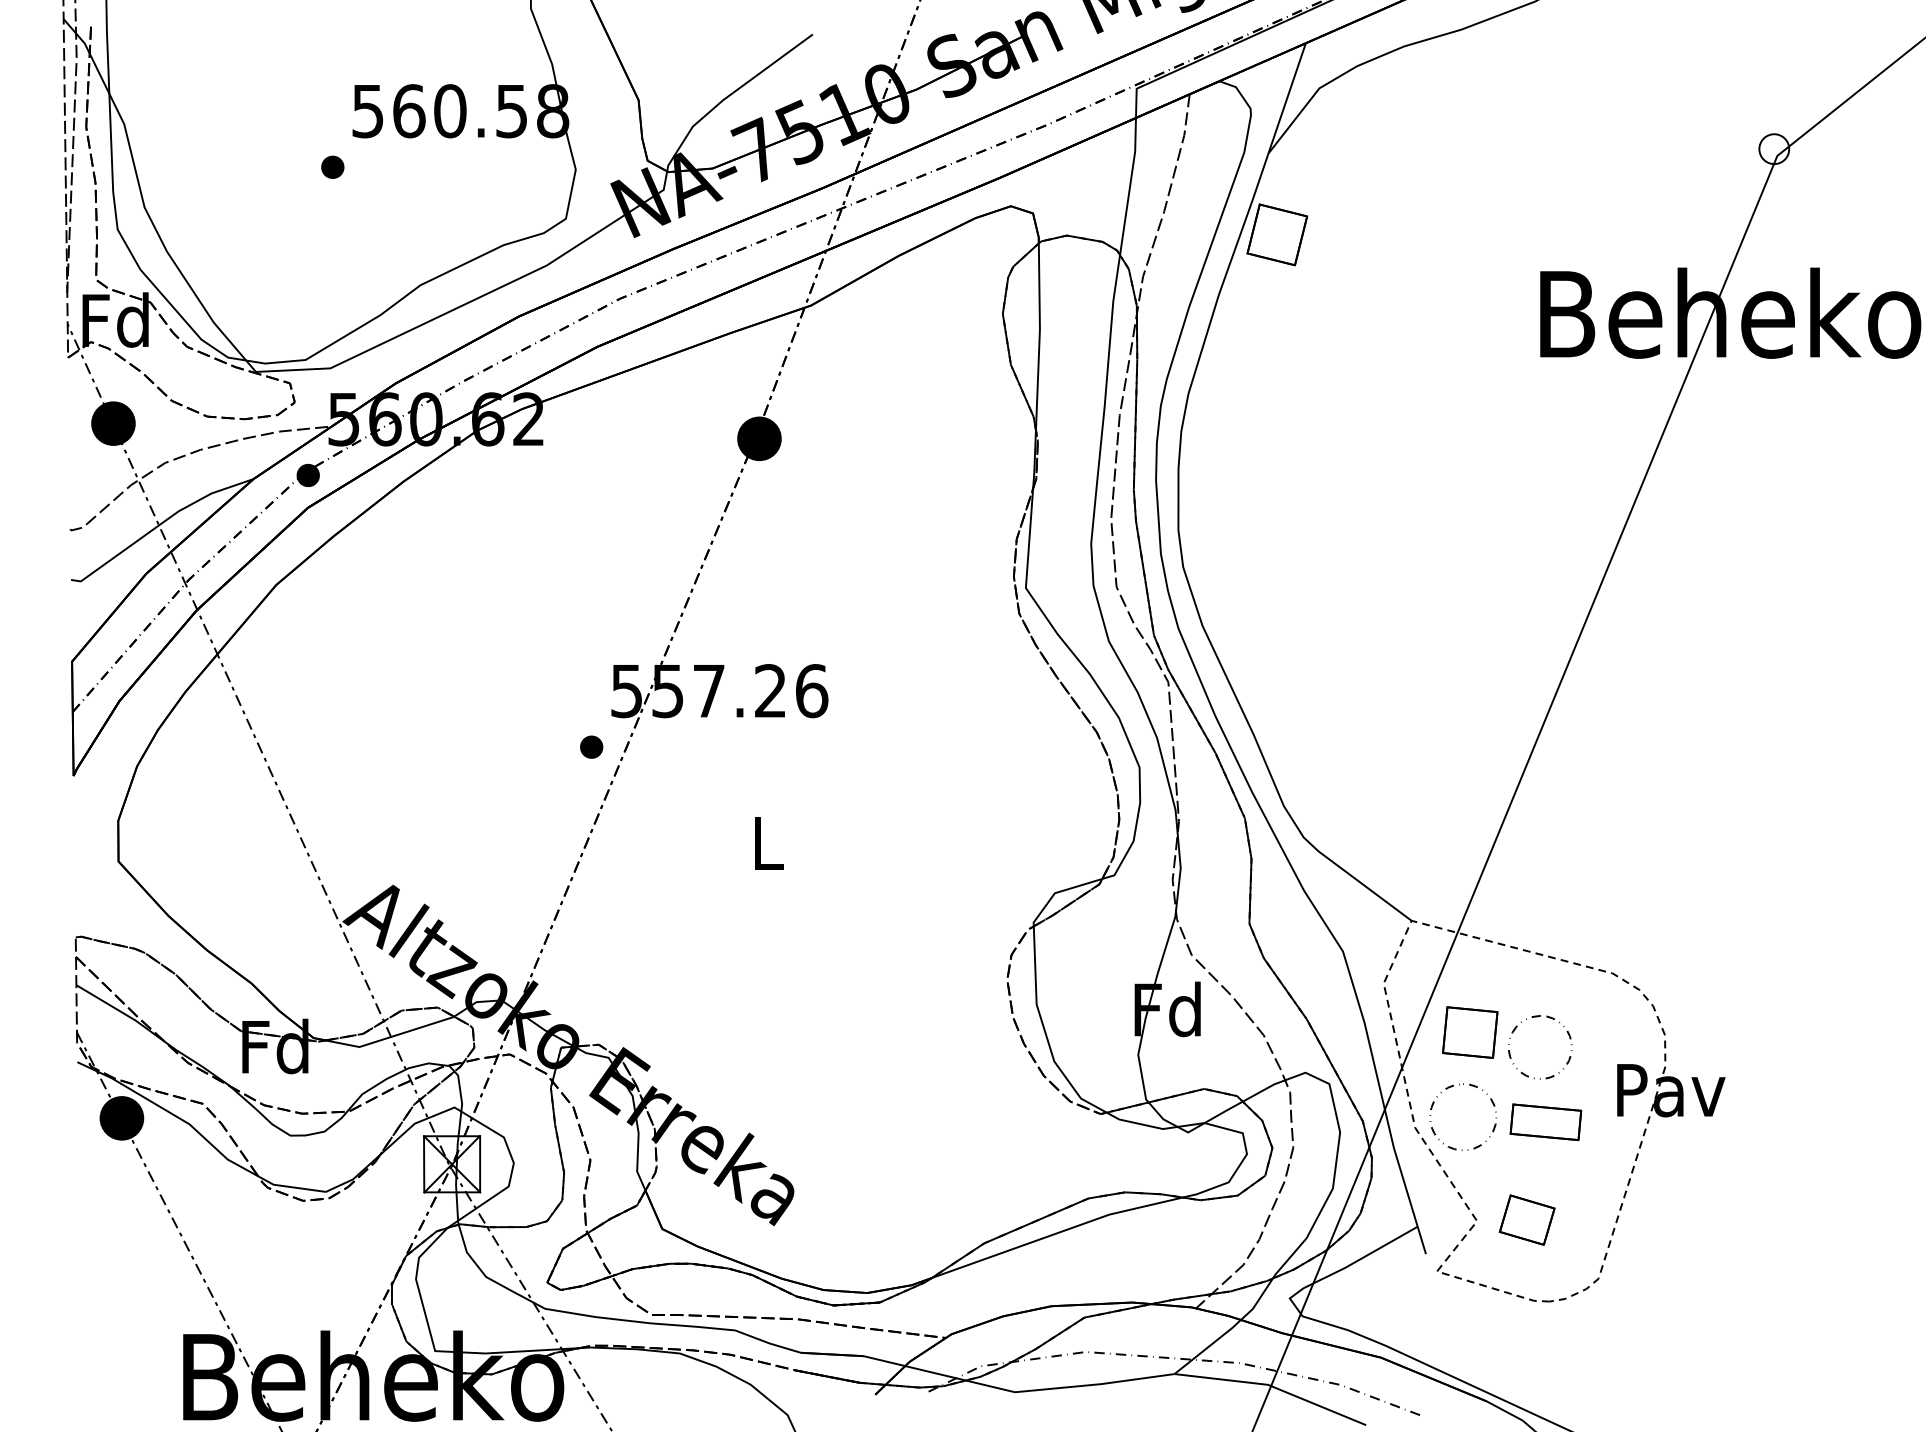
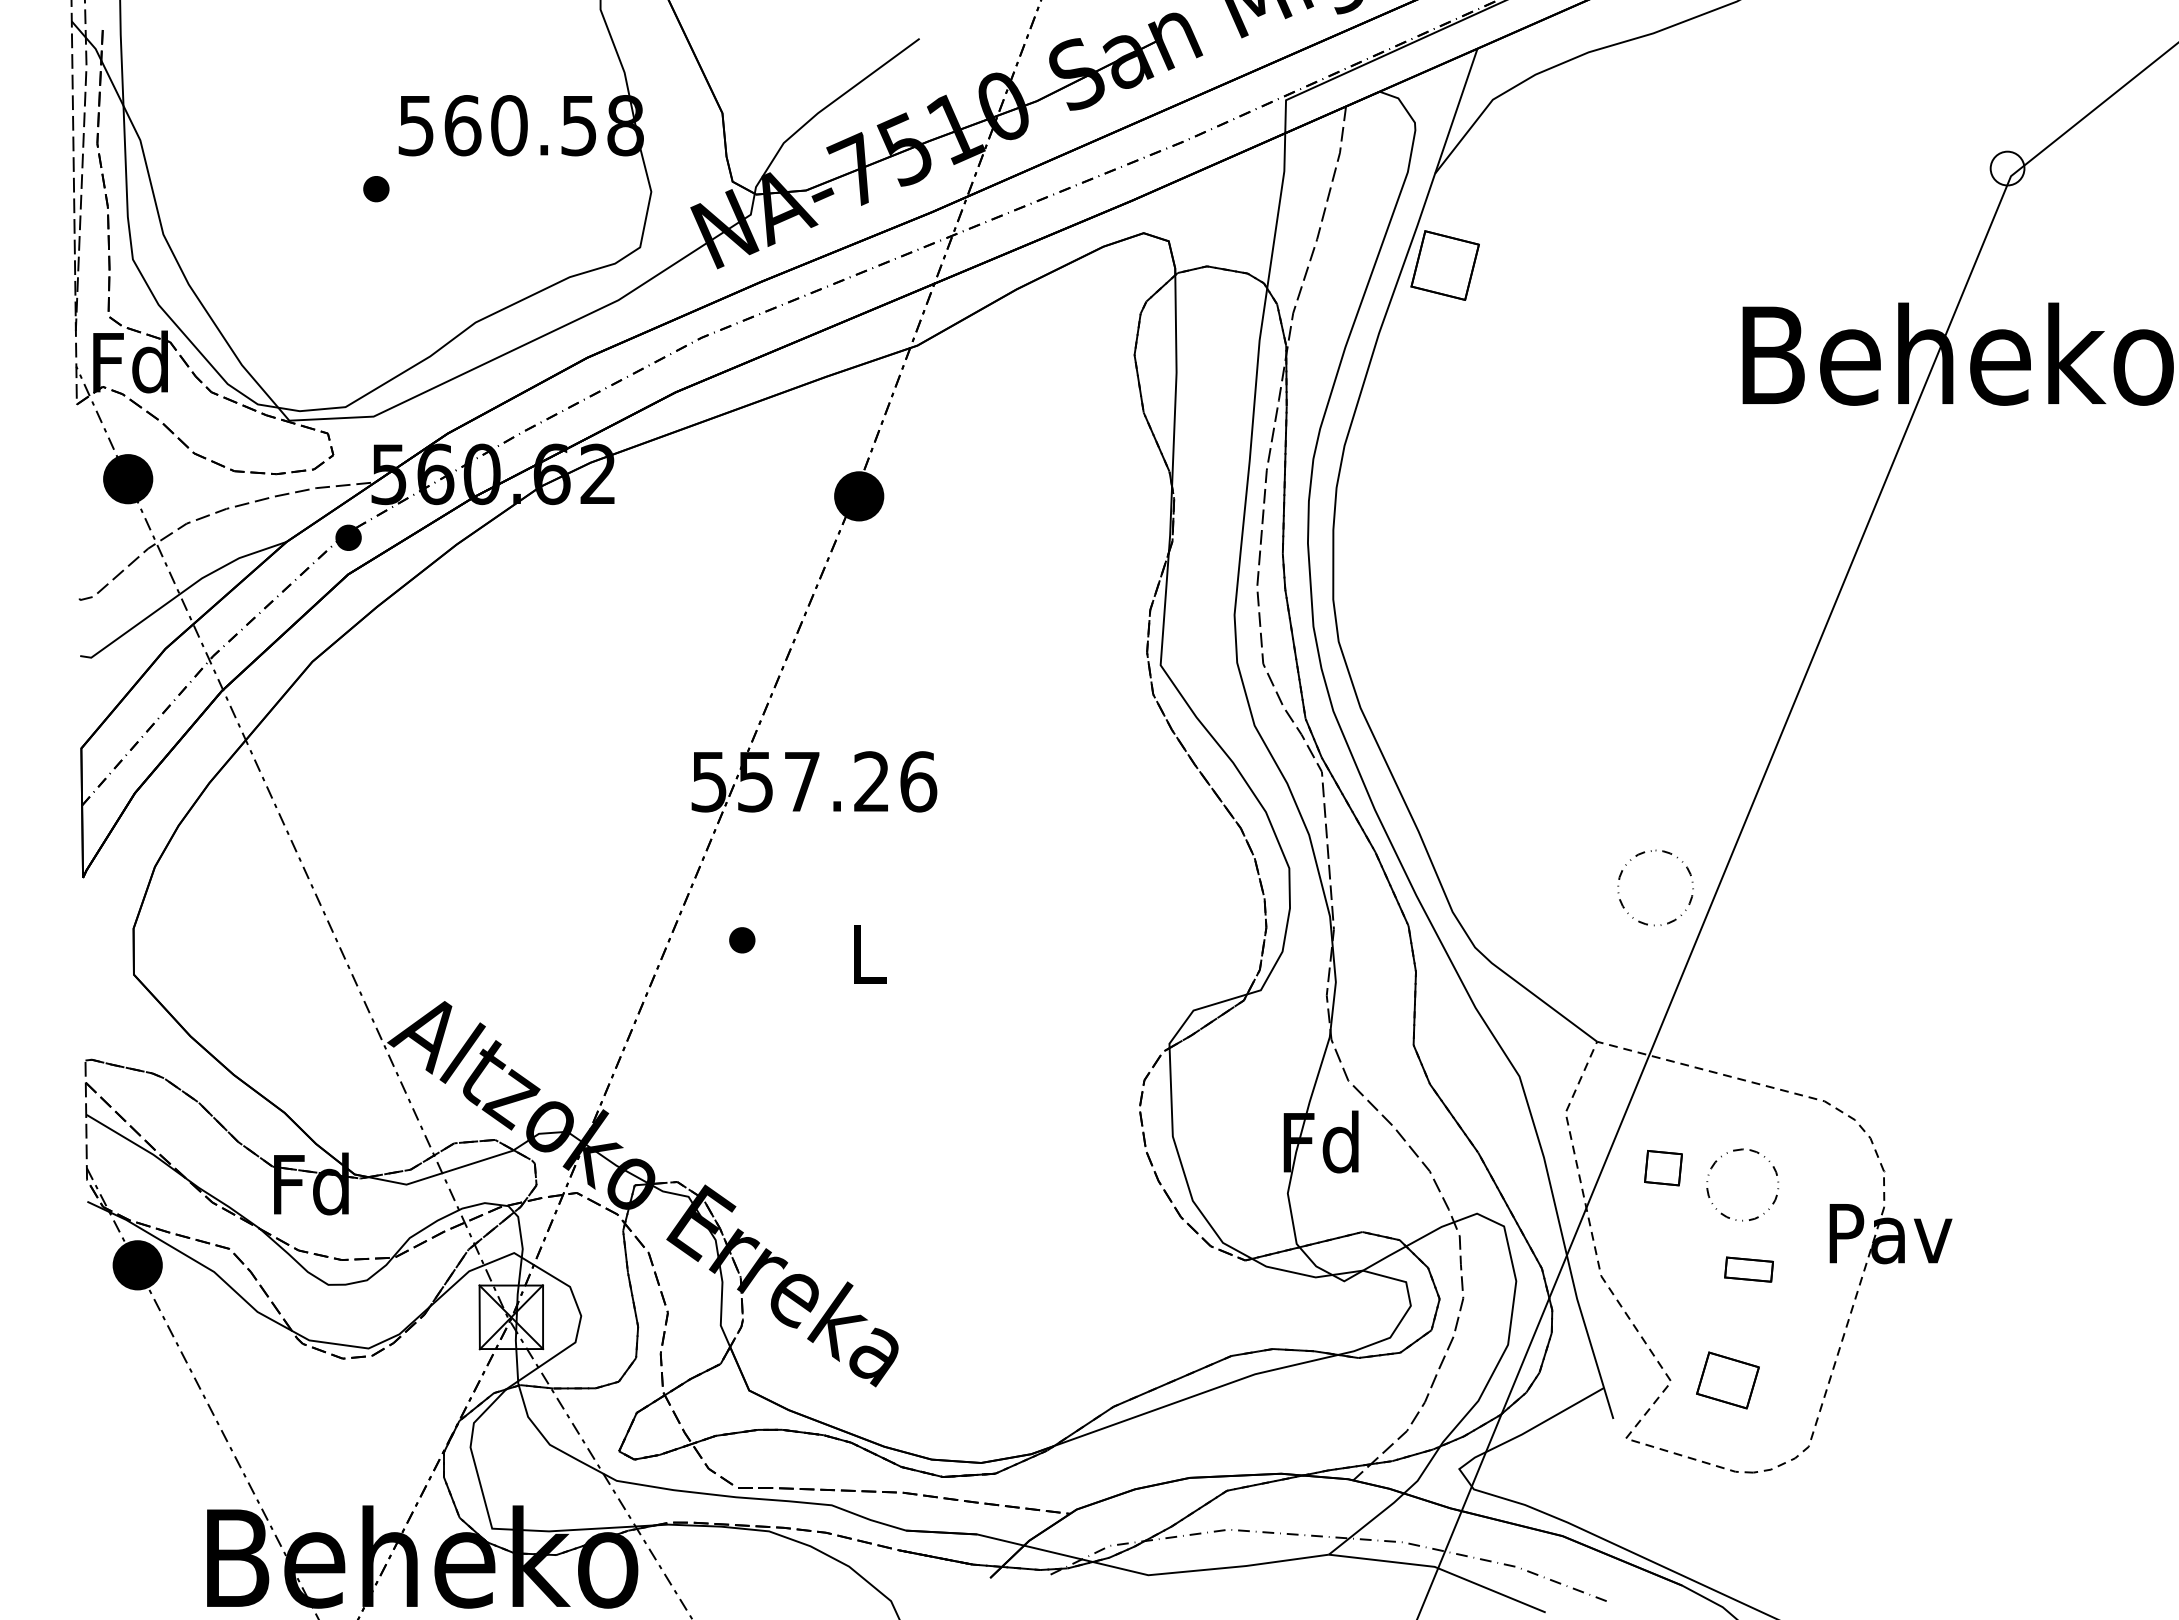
part: (591, 747) -> (742, 940), moved
part: (1470, 1031) -> (1663, 1167), size x0.6
part: (1469, 1085) -> (1662, 852), moved
part: (1545, 1122) -> (1748, 1269), size x0.6

